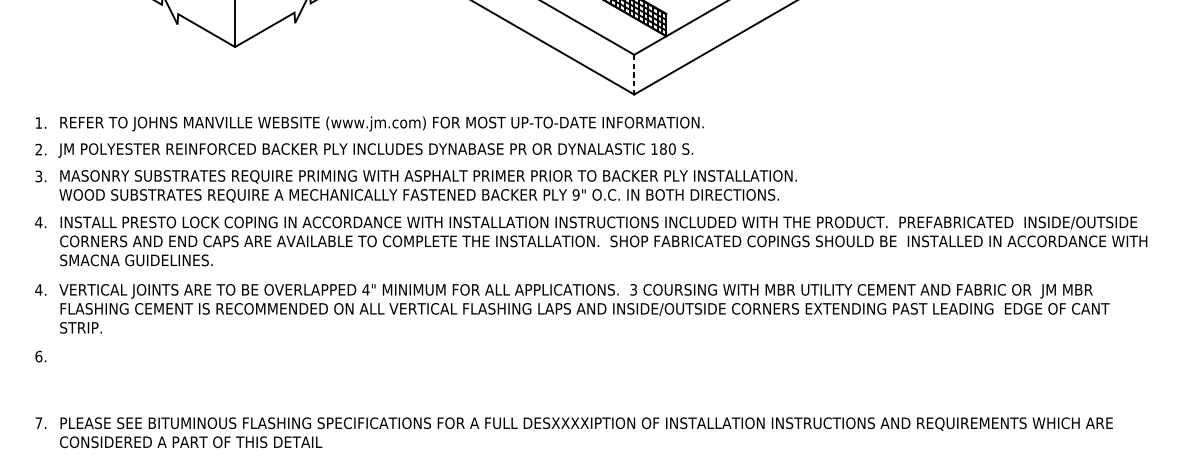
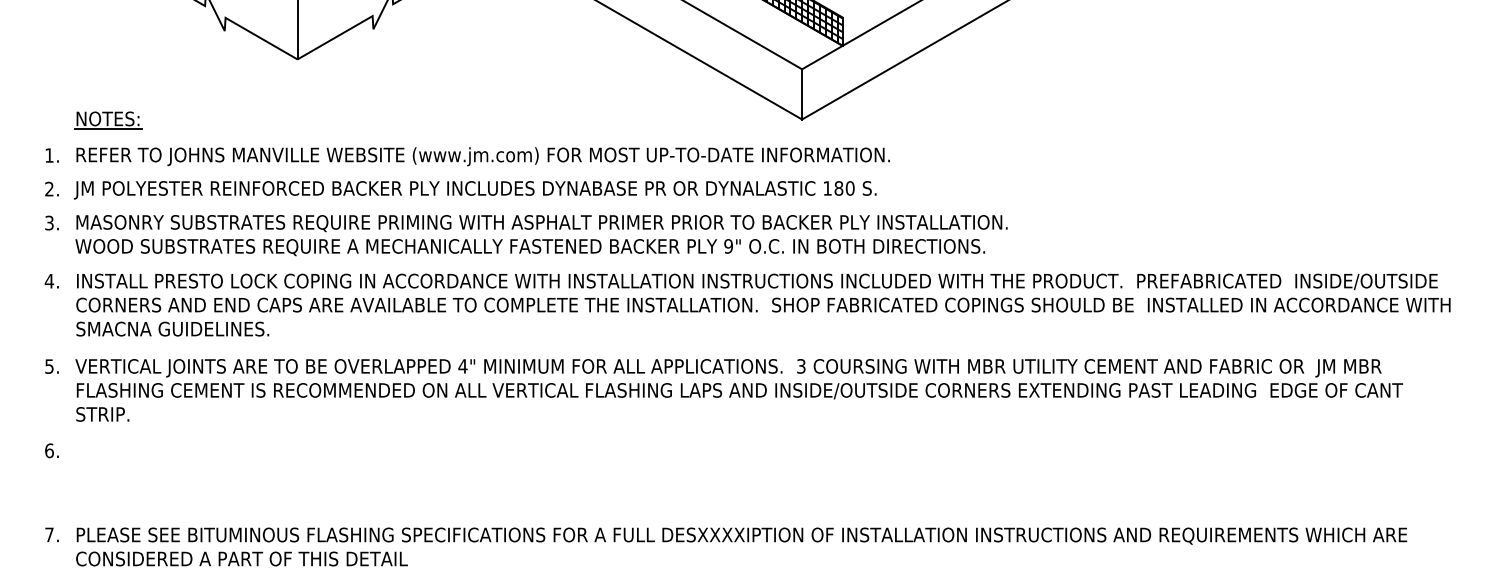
line: (634, 74) -> (802, 94), dashed -> solid
part: (85, 95) -> (108, 120), added
text: (38, 289) -> (49, 366), 4. -> 5.

